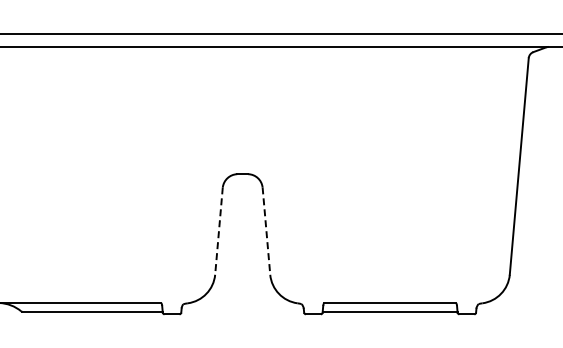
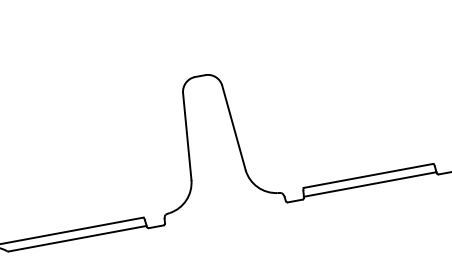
line: (218, 231) -> (186, 136), dashed -> solid
line: (266, 231) -> (234, 128), dashed -> solid

